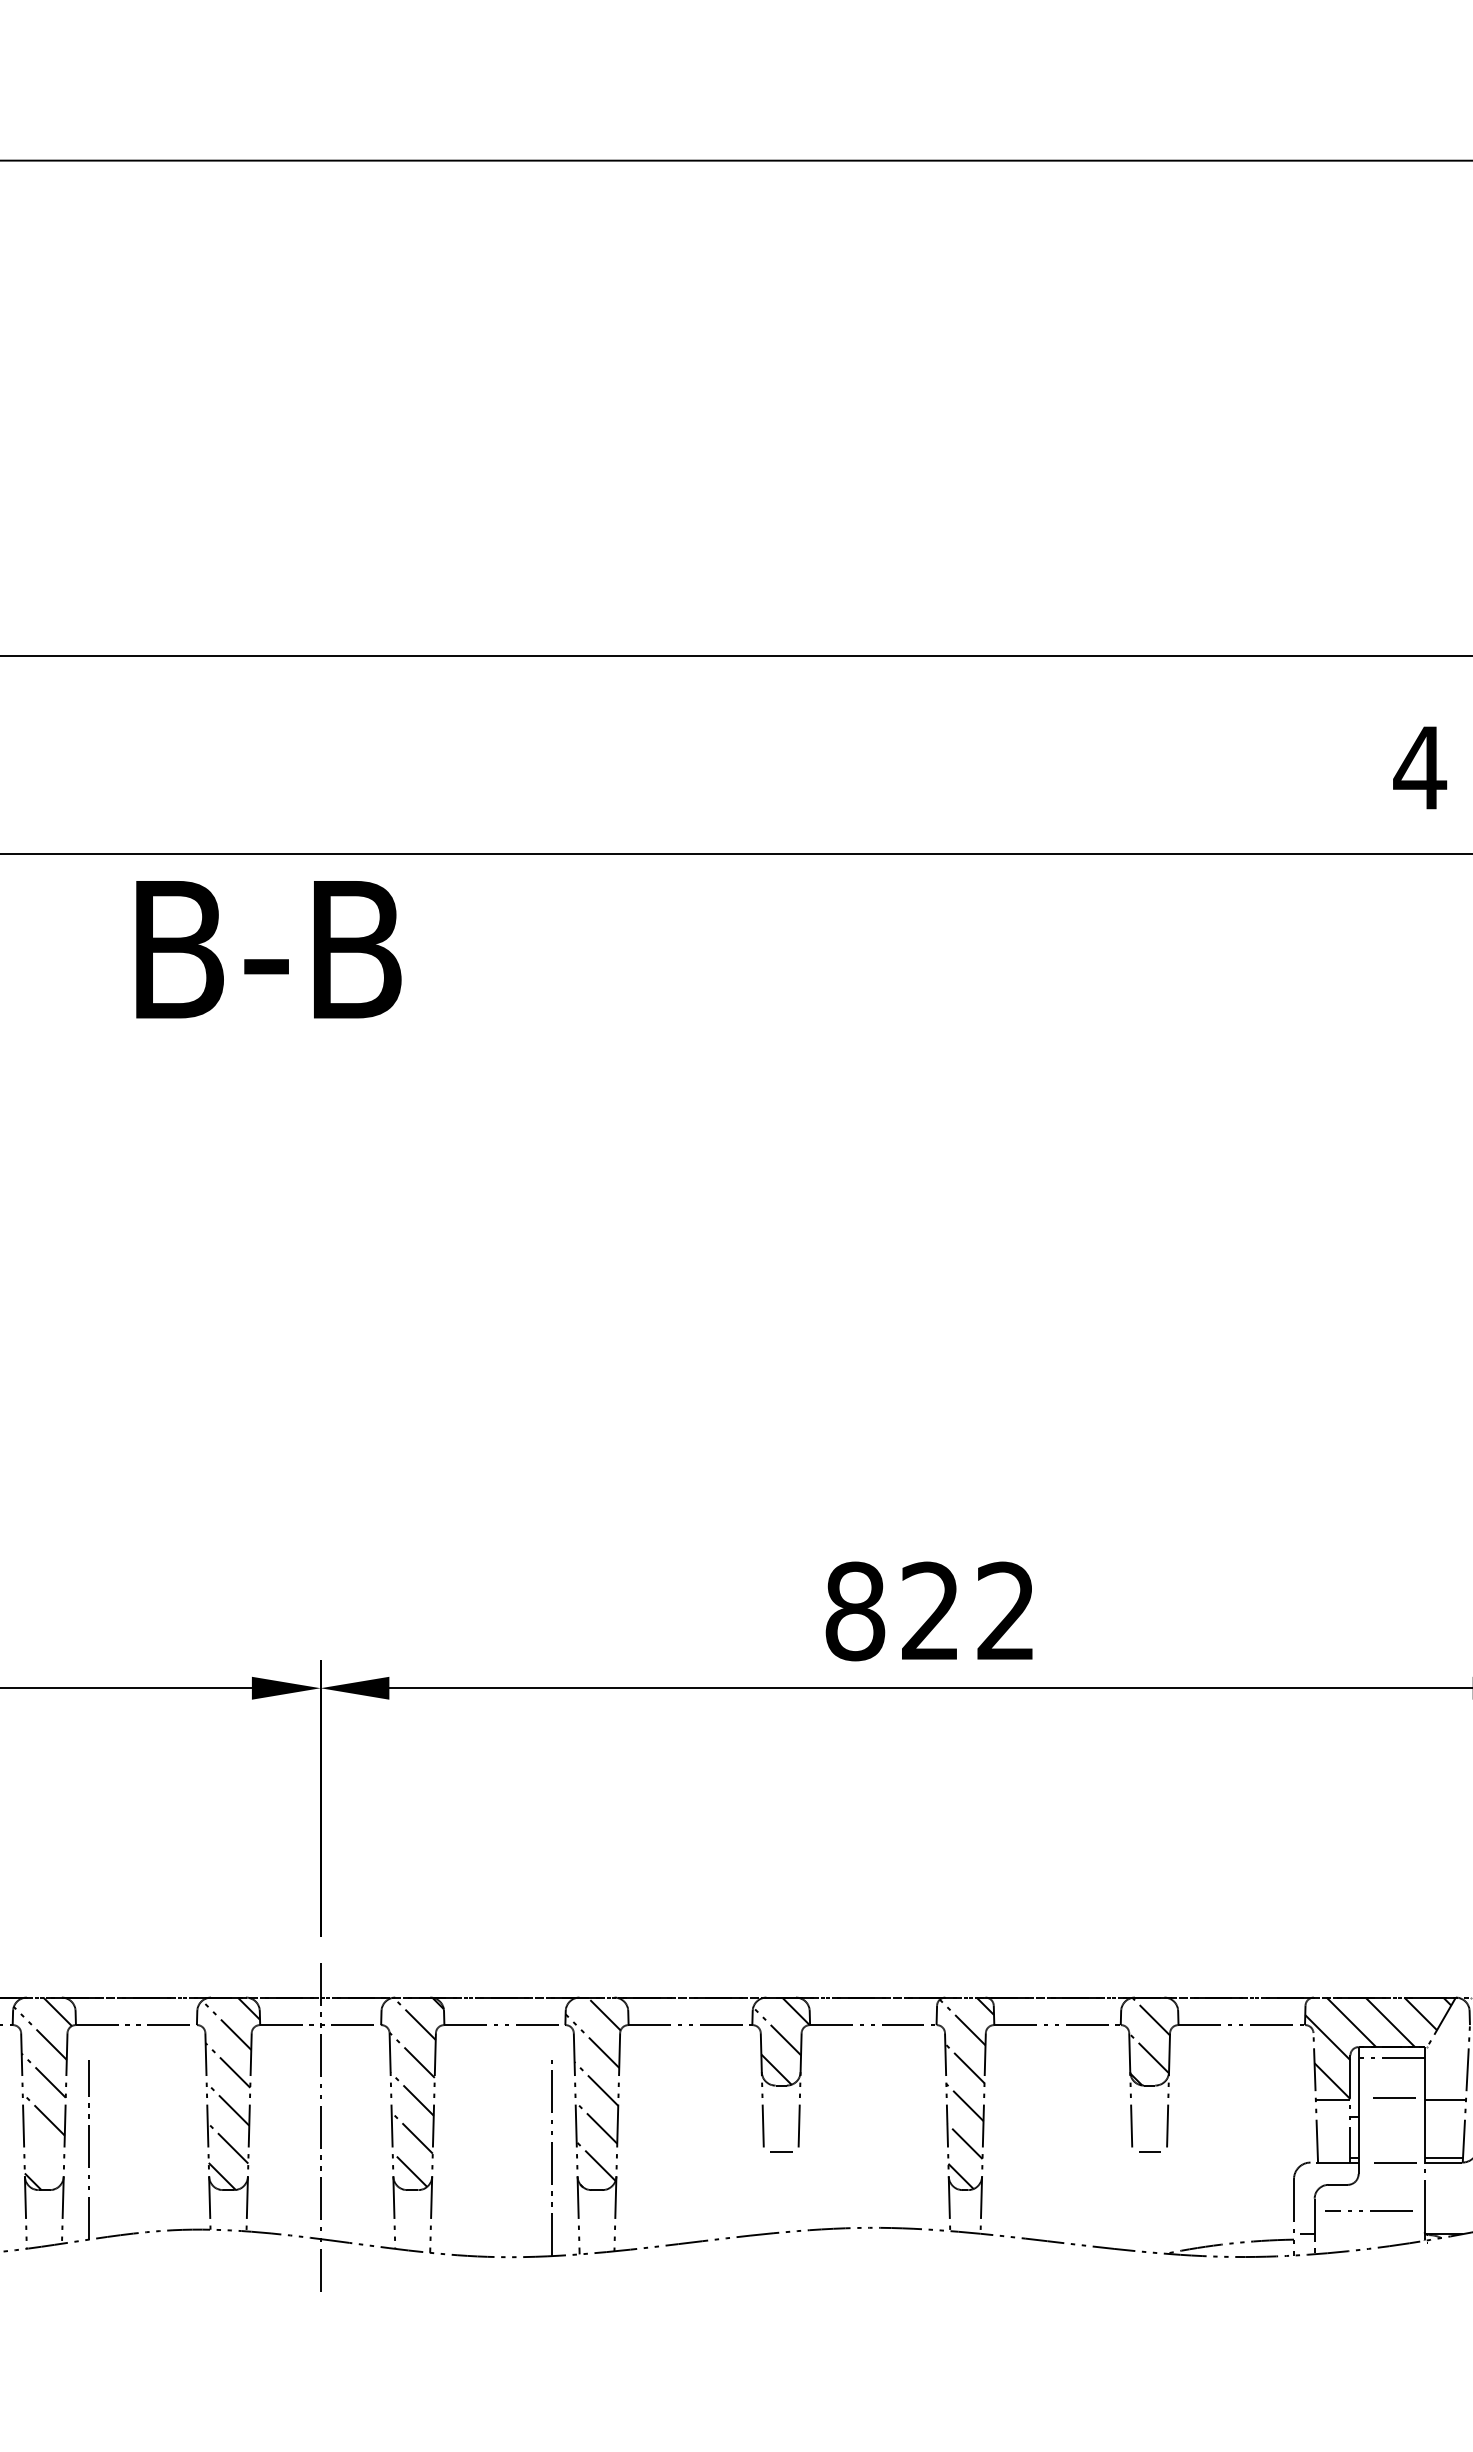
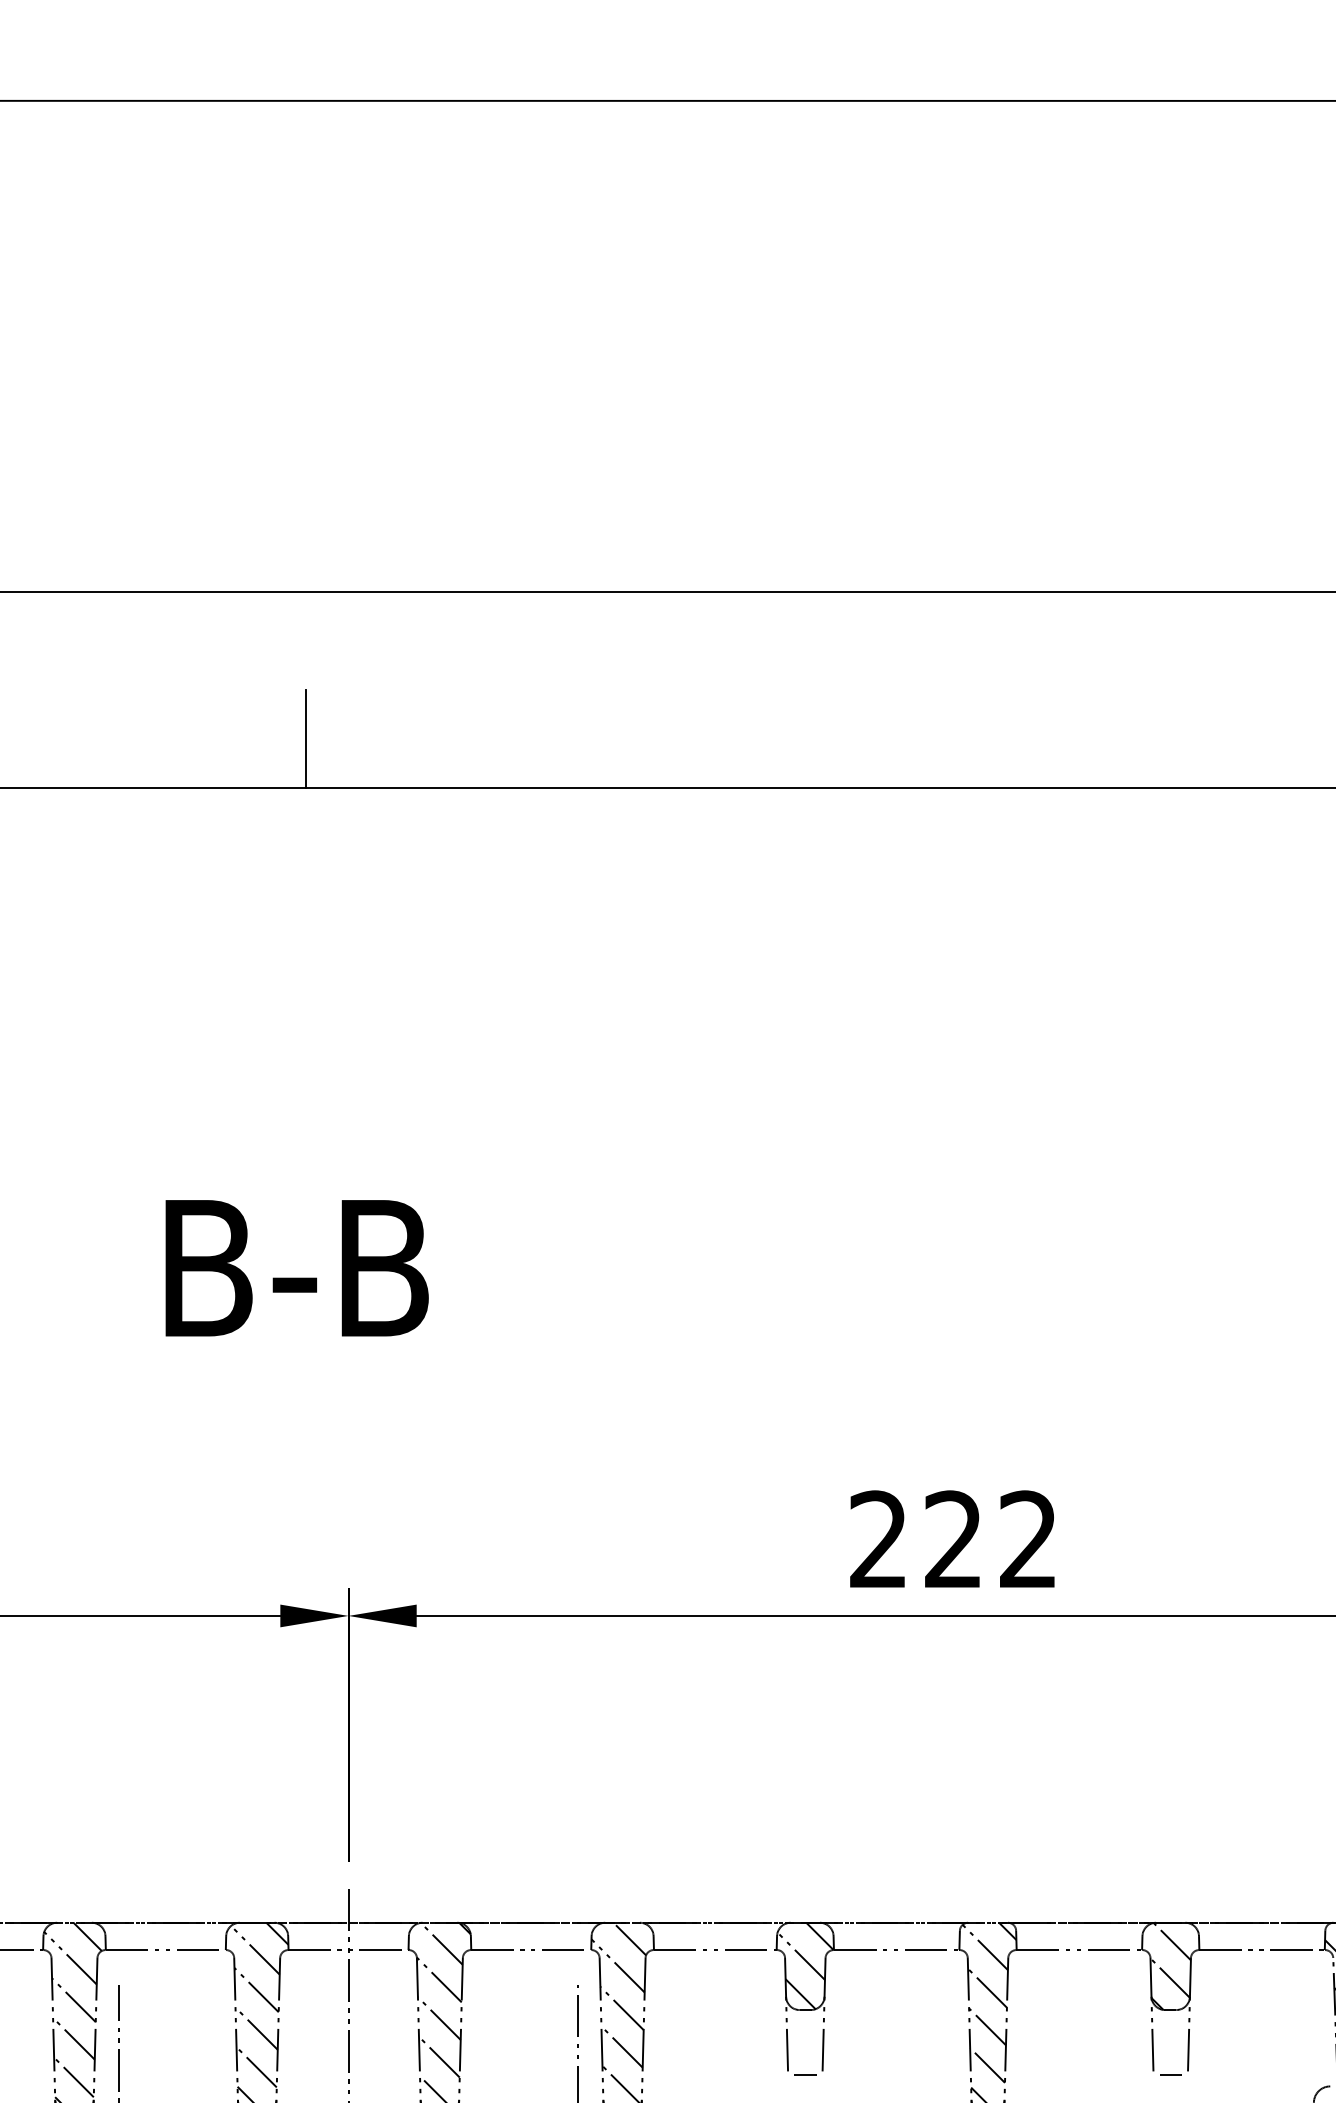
line: (277, 803) -> (305, 738), added
text: (268, 949) -> (296, 1268), moved
text: (855, 1611) -> (878, 1539), 822 -> 222
line: (43, 2153) -> (73, 2077), added

